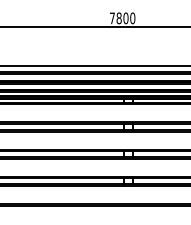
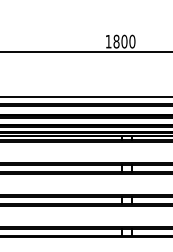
text: (112, 18) -> (108, 41), 7800 -> 1800

